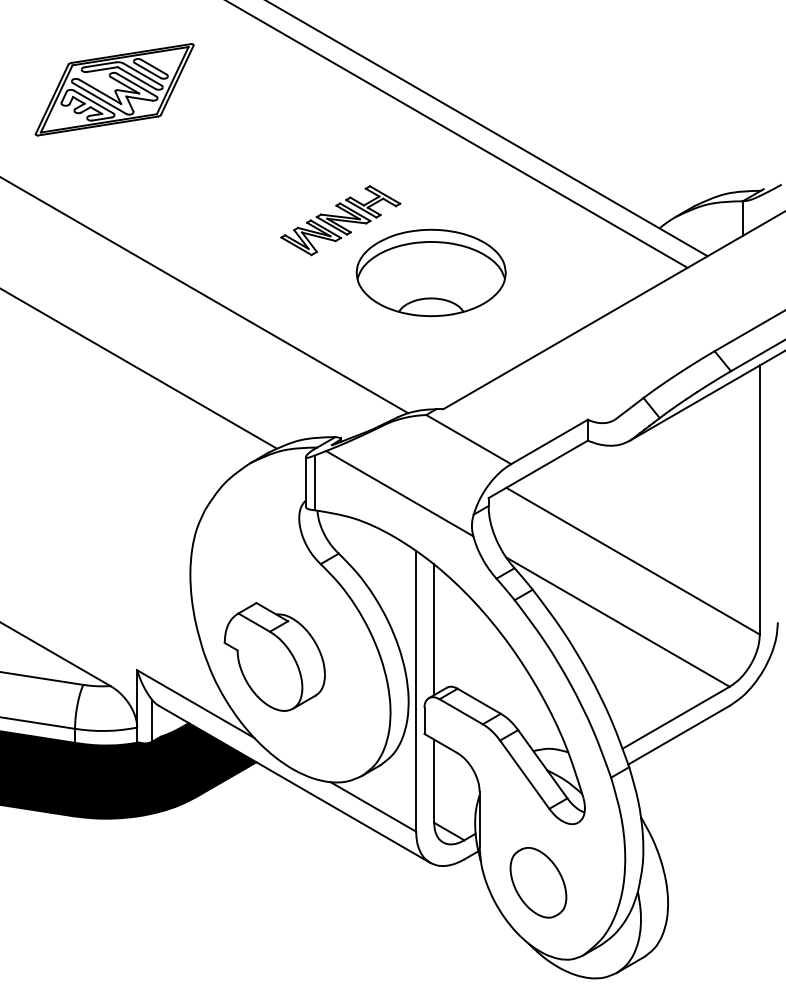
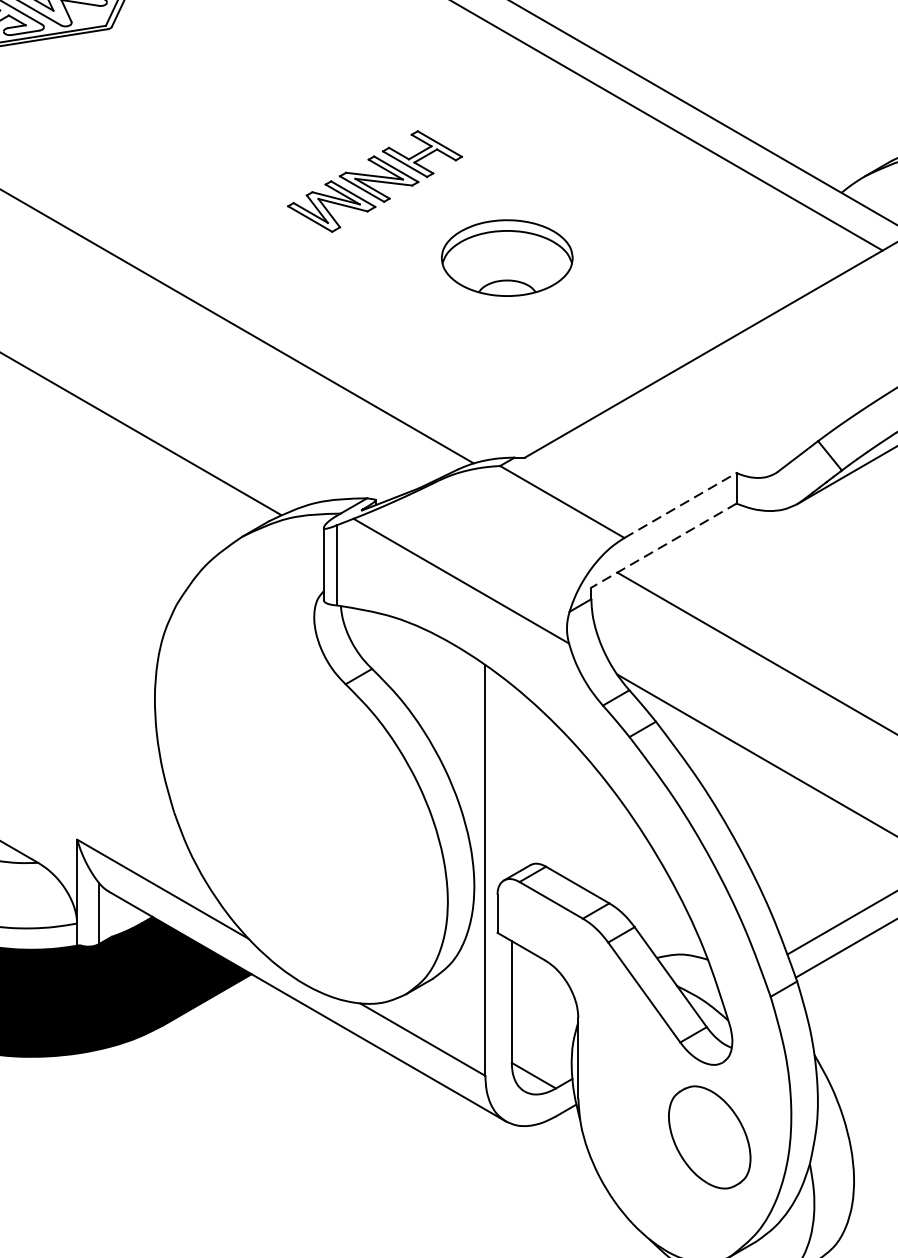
part: (430, 272) -> (506, 257), size x0.6
line: (549, 441) -> (680, 504), solid -> dashed
line: (537, 469) -> (662, 545), solid -> dashed
line: (434, 629) -> (512, 779), removed
part: (274, 656) -> (278, 819), removed
part: (538, 882) -> (709, 1137), moved

